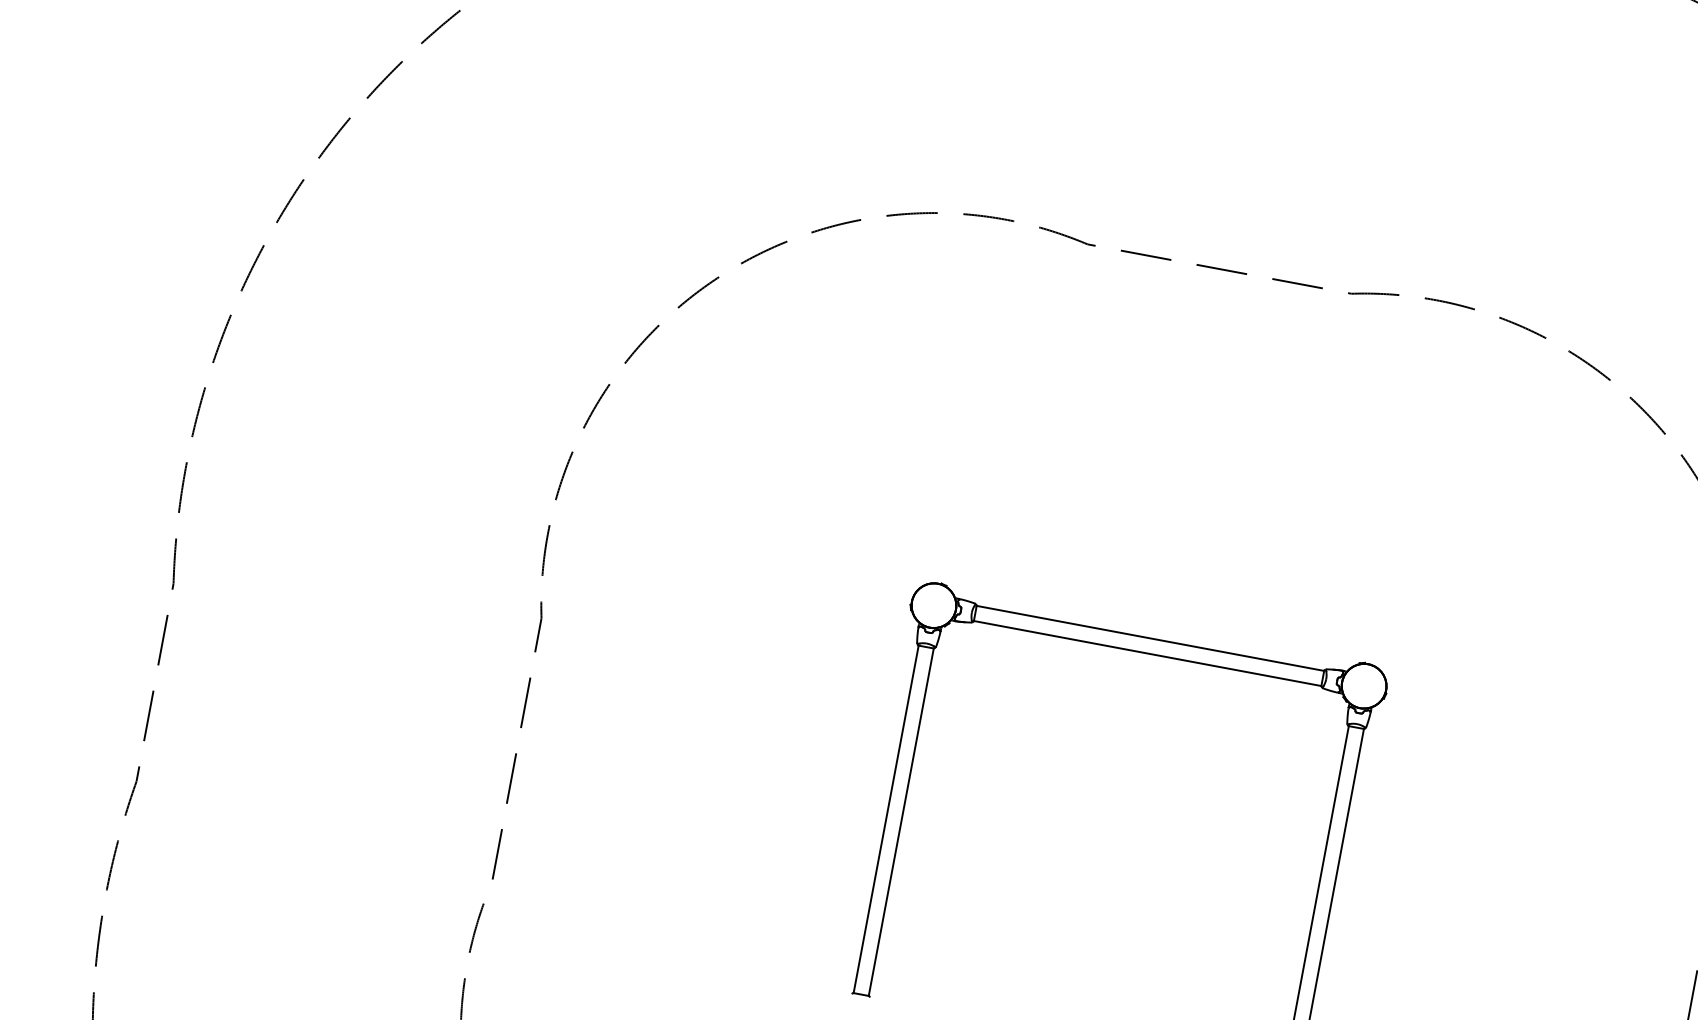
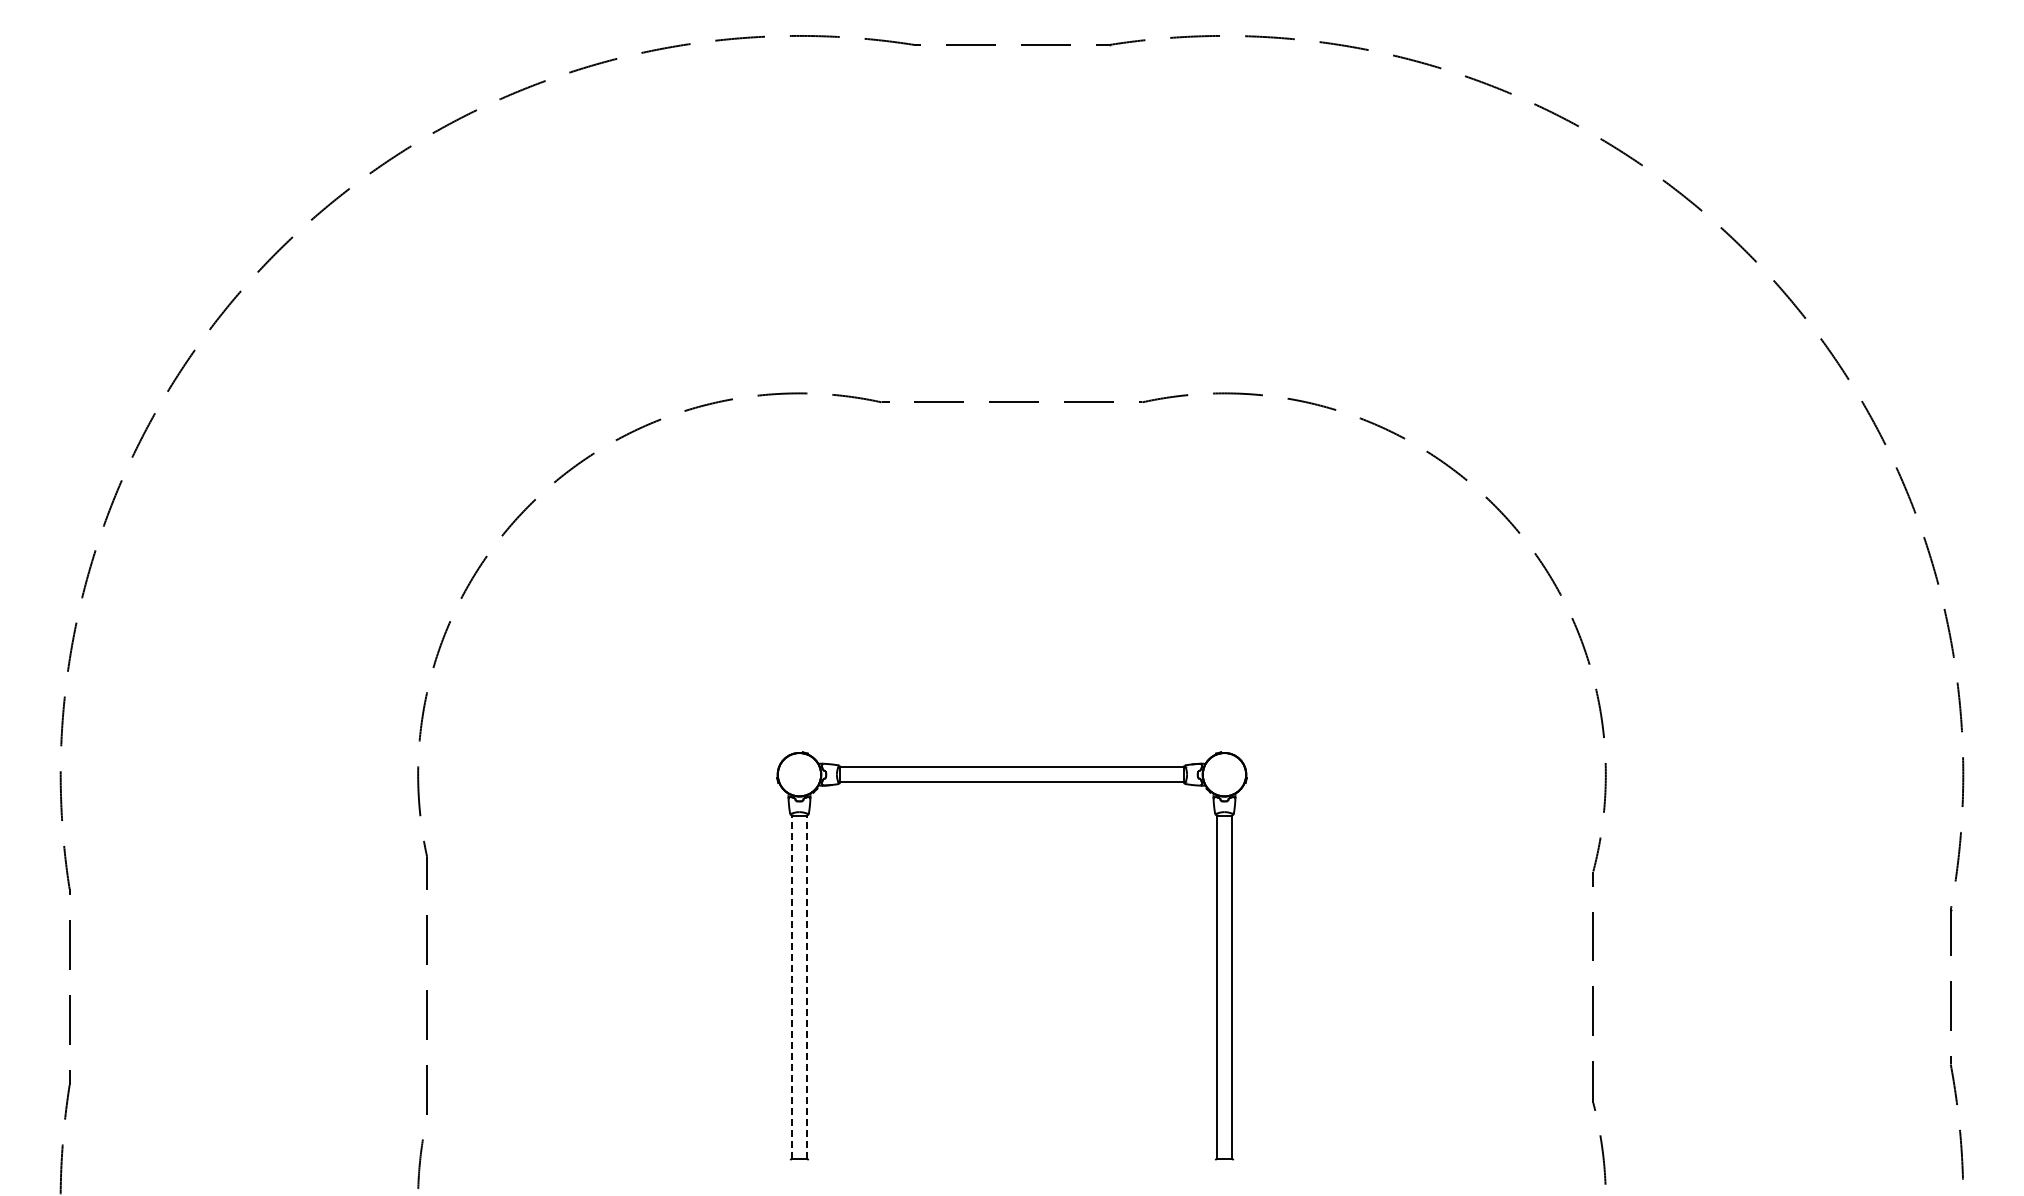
line: (886, 819) -> (792, 987), solid -> dashed
line: (900, 822) -> (806, 987), solid -> dashed

